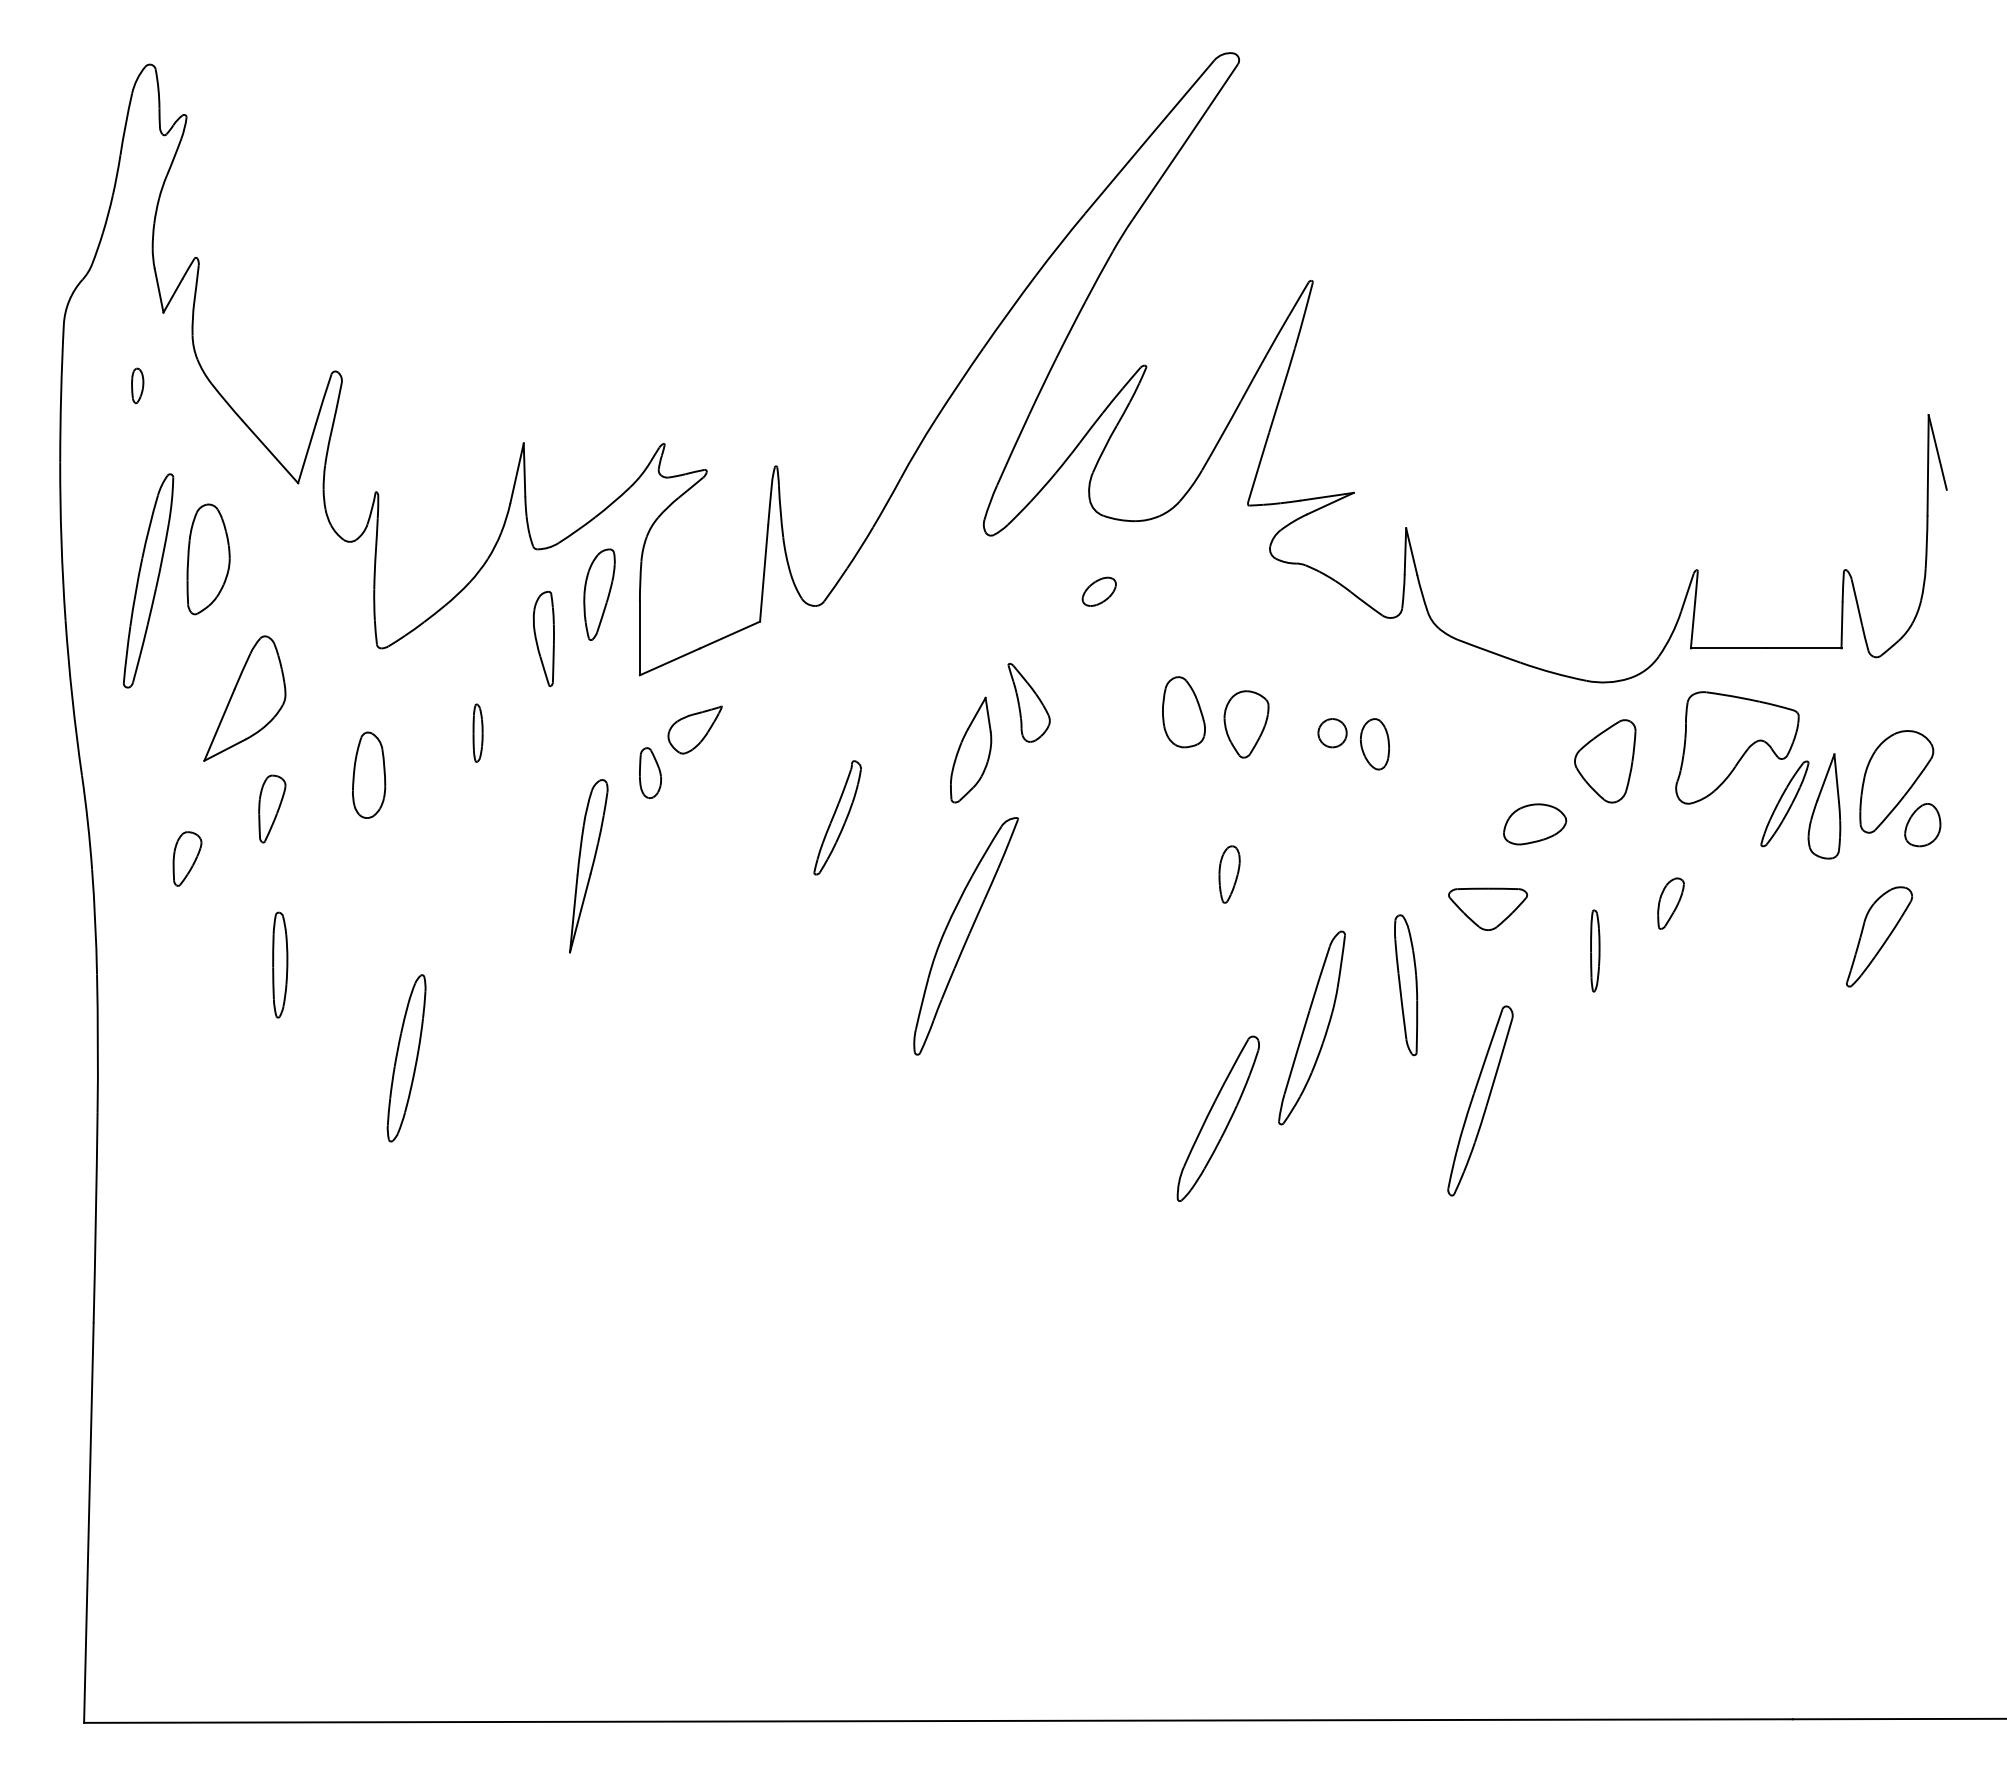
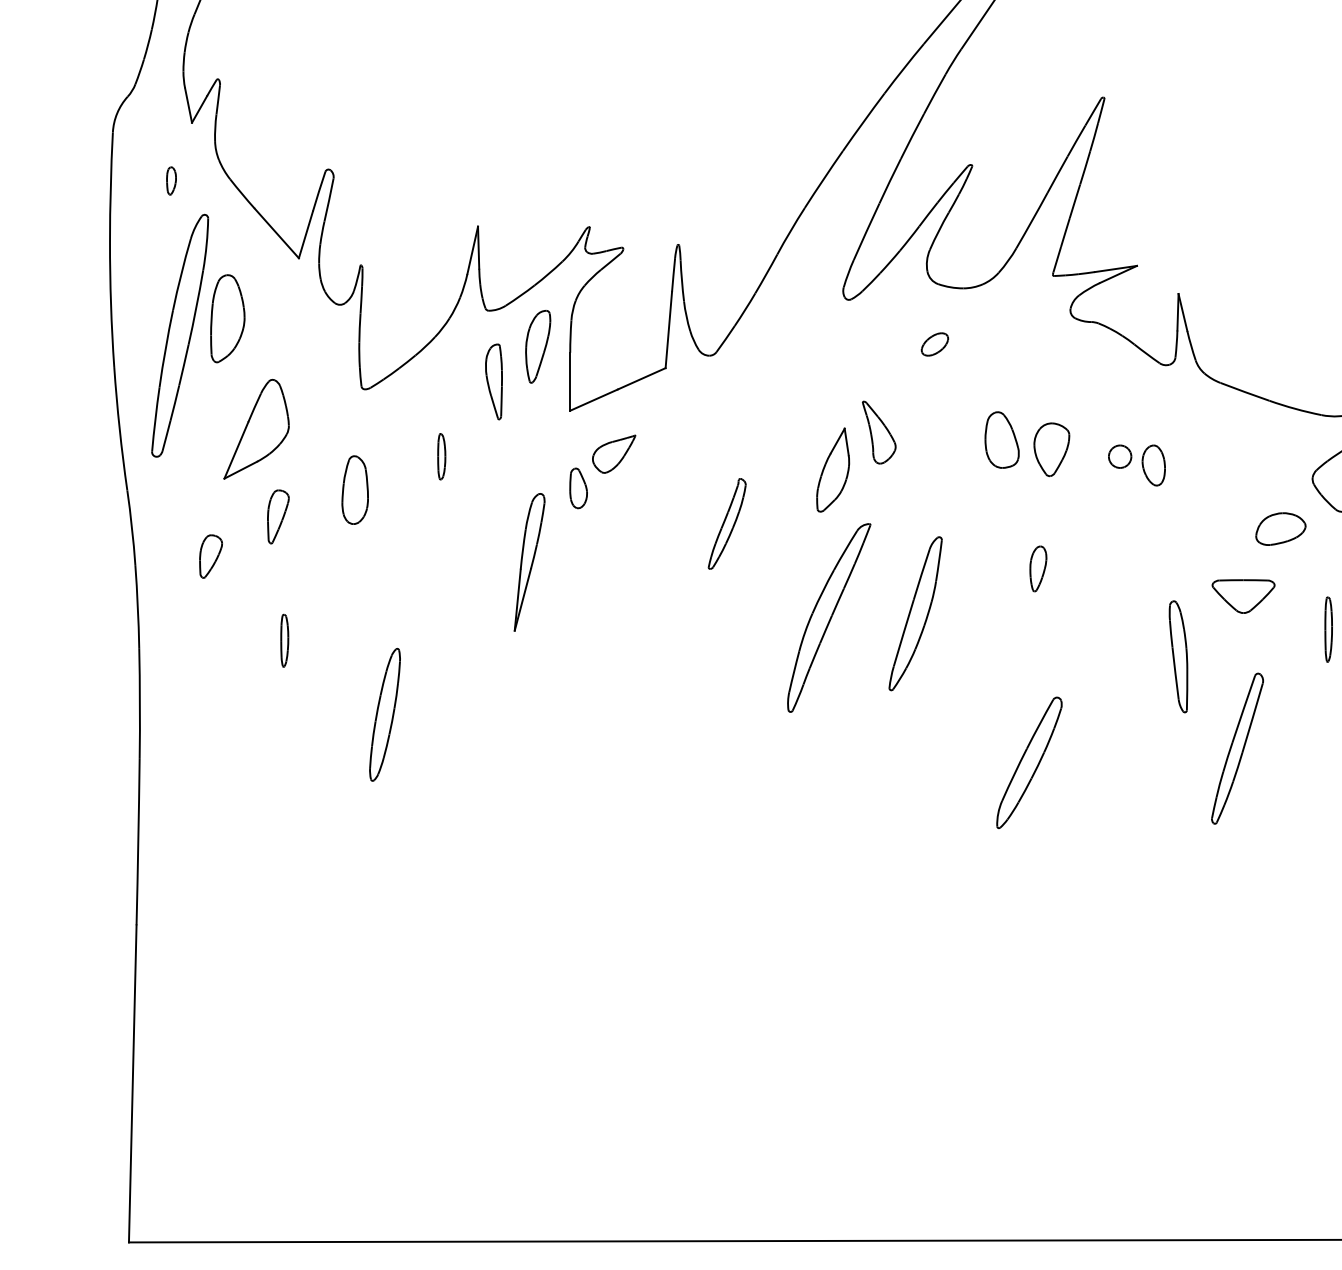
part: (148, 580) -> (180, 335), size x1.43
part: (280, 964) -> (284, 640), size x0.62
part: (1311, 1027) -> (915, 613), moved

